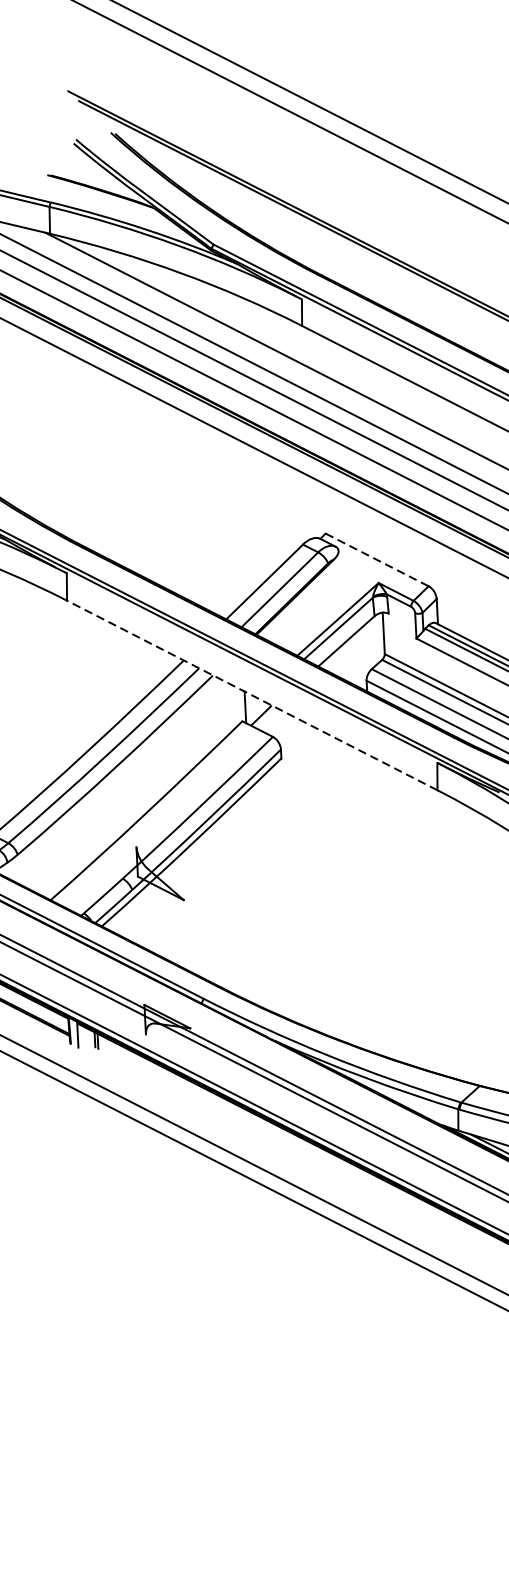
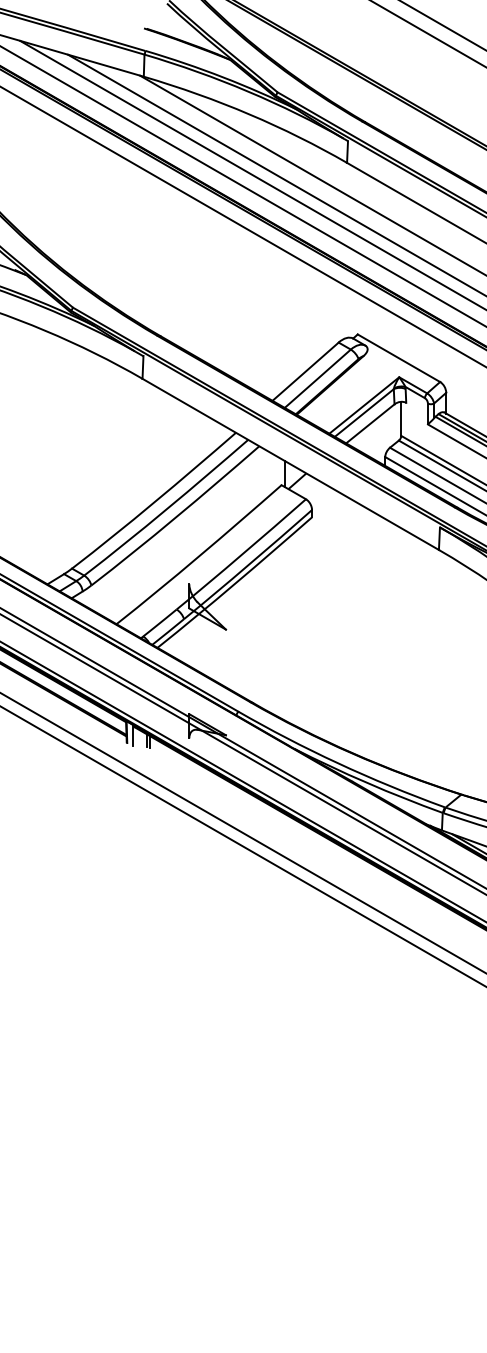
line: (376, 560) -> (398, 358), dashed -> solid
line: (251, 695) -> (290, 464), dashed -> solid

